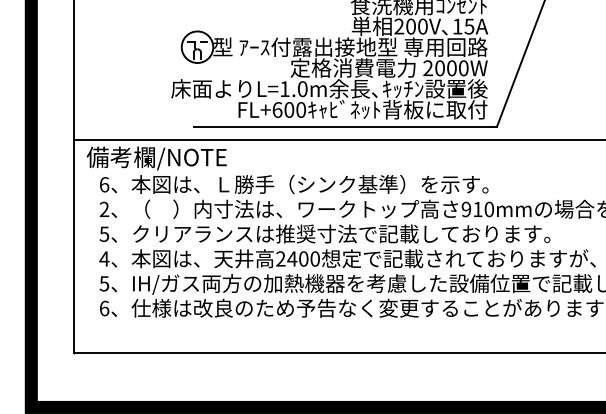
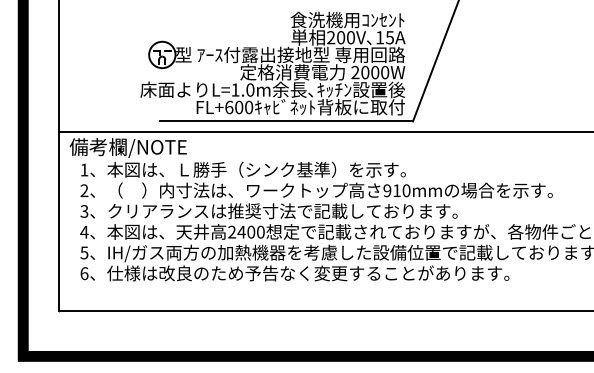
text: (104, 184) -> (84, 169), 6 -> 1
text: (104, 234) -> (84, 211), 5 -> 3

